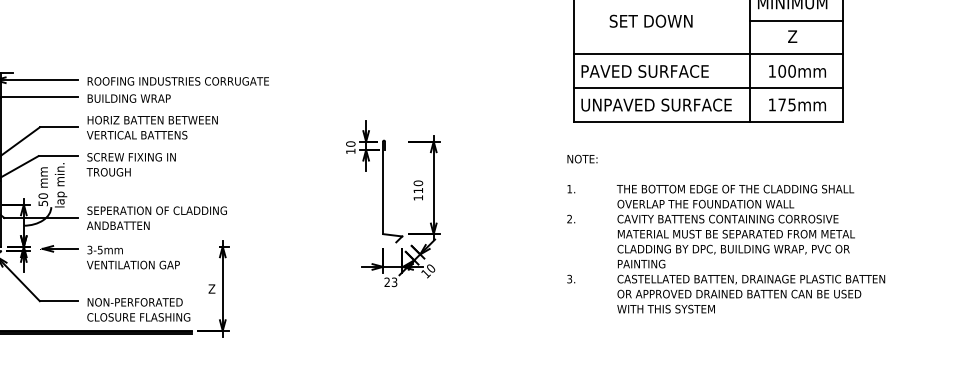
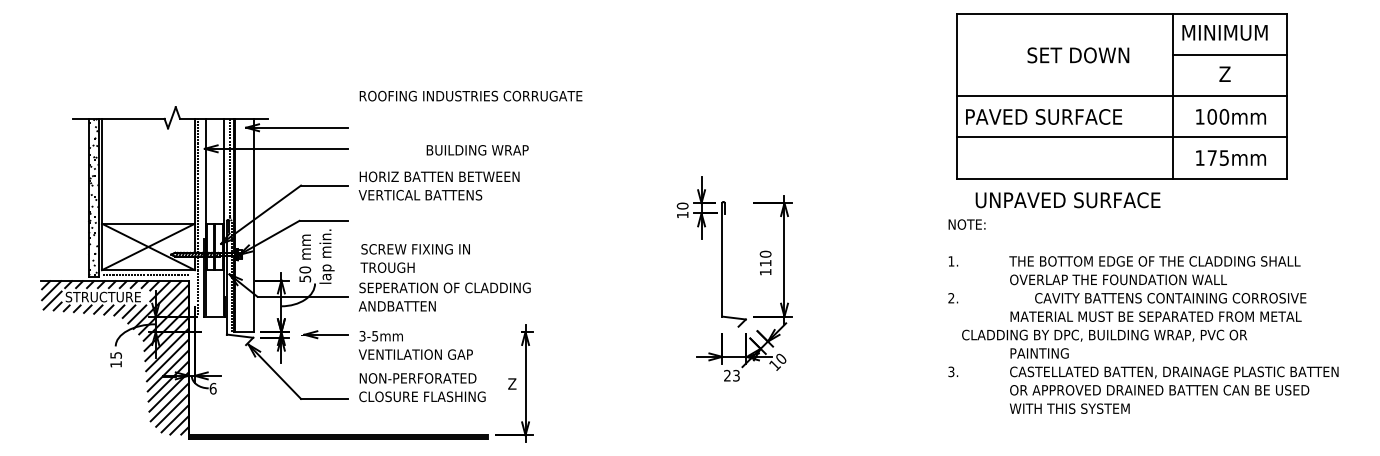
text: (651, 21) -> (1078, 55), moved
text: (177, 80) -> (470, 95), moved
text: (129, 98) -> (477, 150), moved
text: (656, 105) -> (1067, 200), moved
text: (130, 164) -> (414, 258), moved
text: (727, 219) -> (1170, 298), moved
text: (733, 249) -> (1104, 335), moved
text: (138, 309) -> (422, 387), moved

